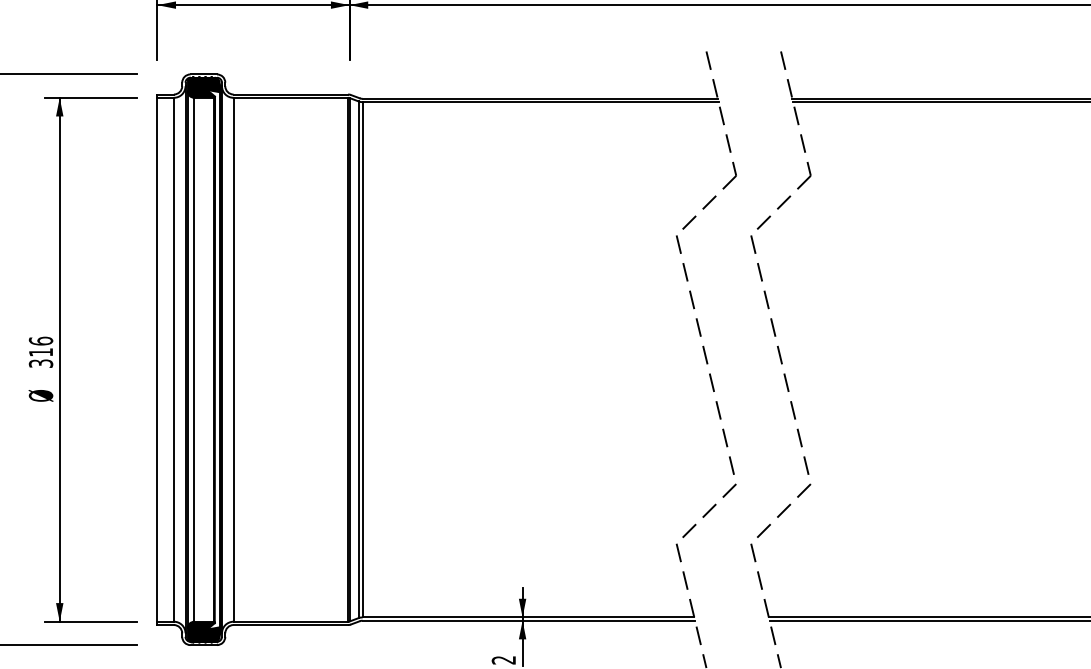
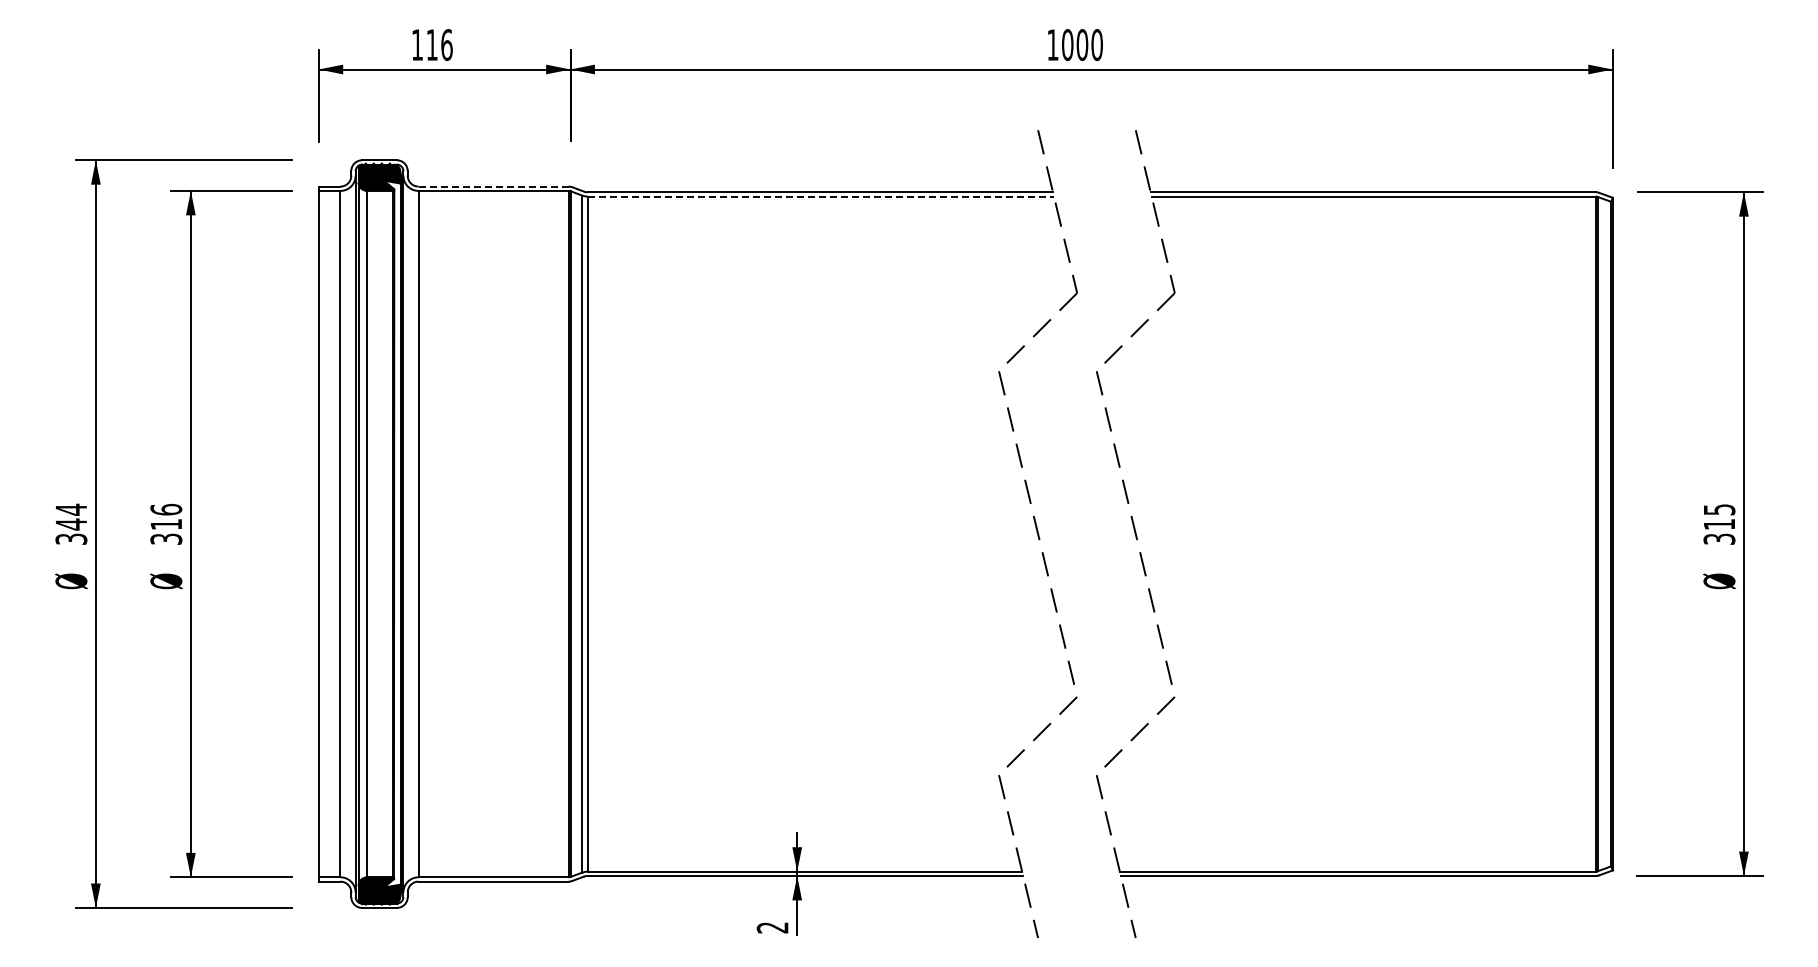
line: (290, 94) -> (493, 186), solid -> dashed
line: (541, 102) -> (821, 196), solid -> dashed

